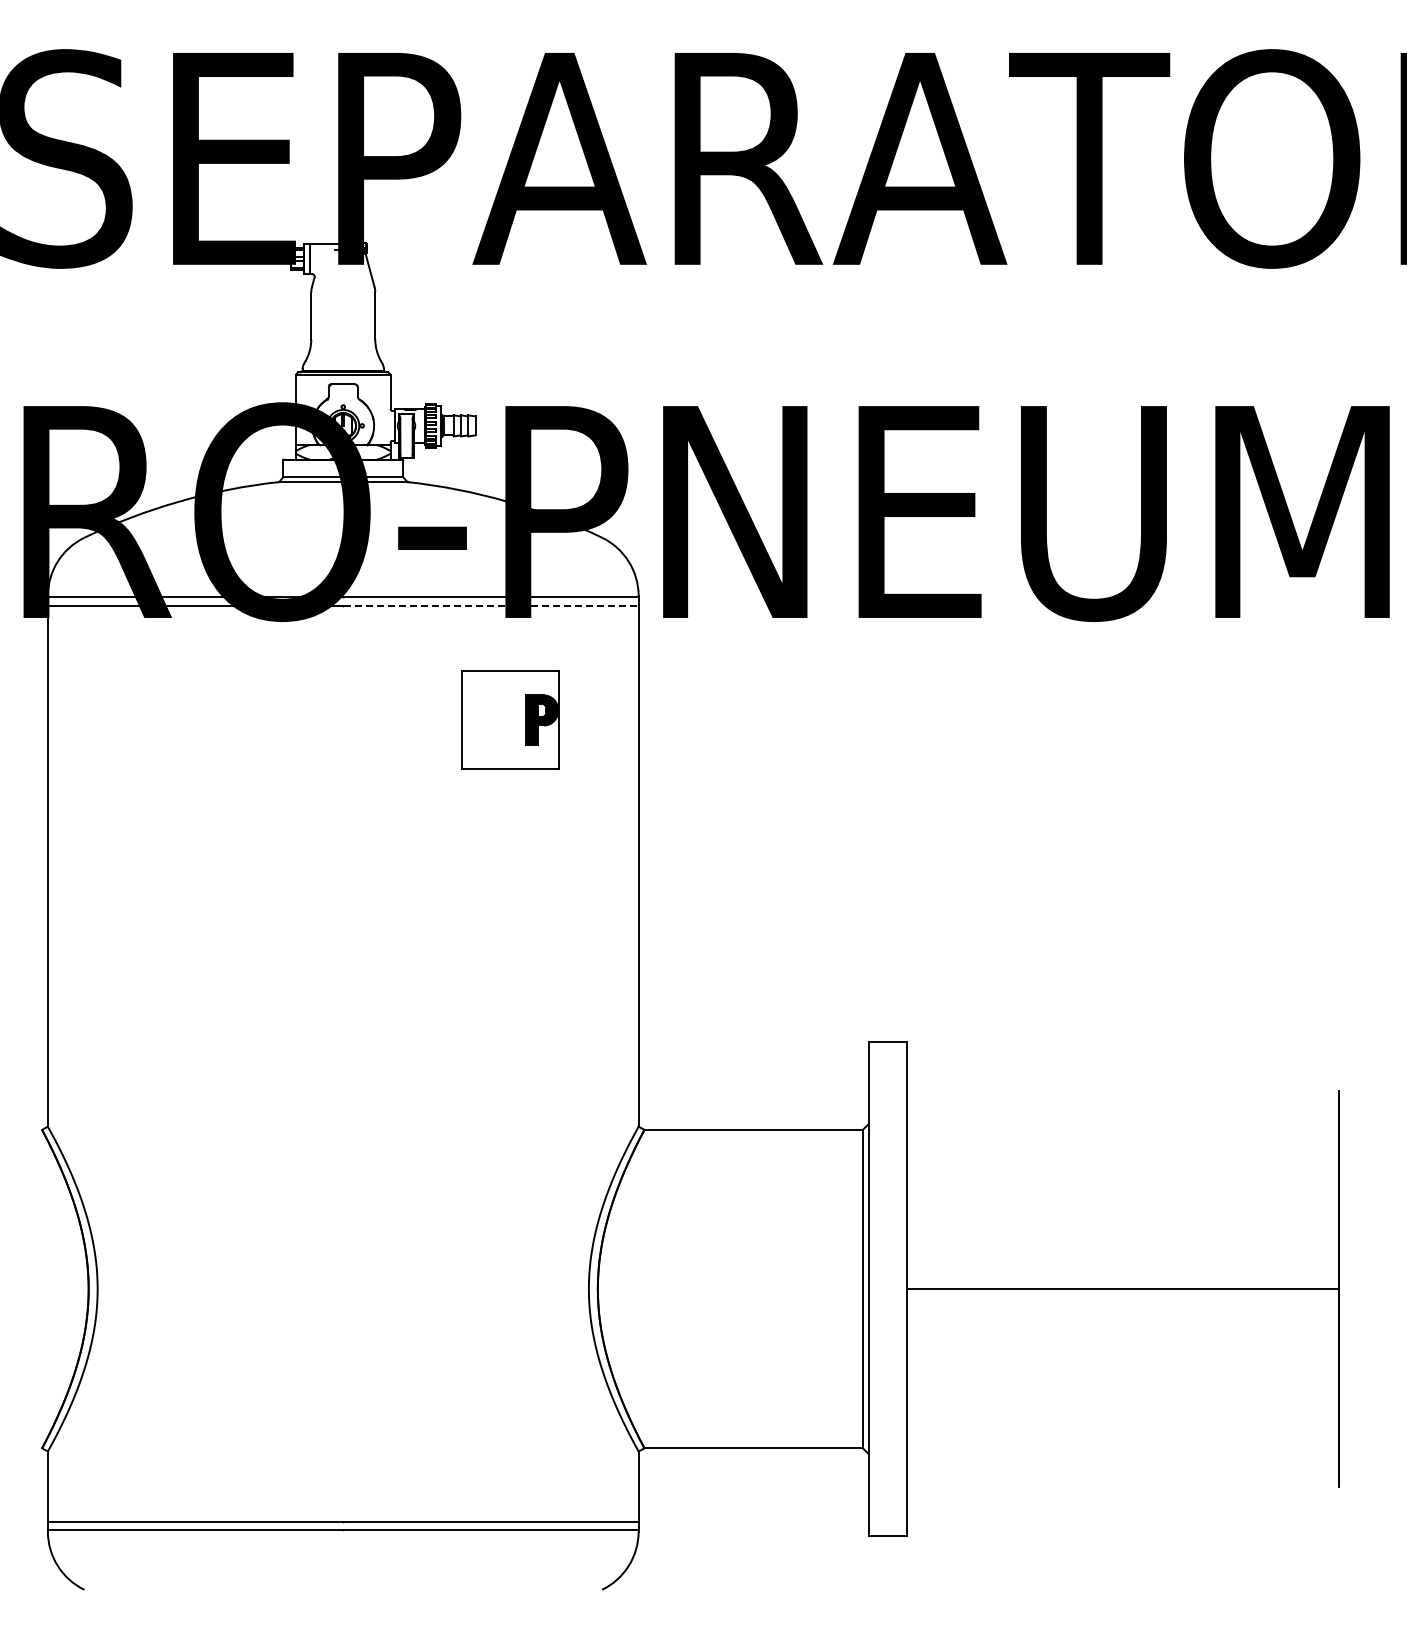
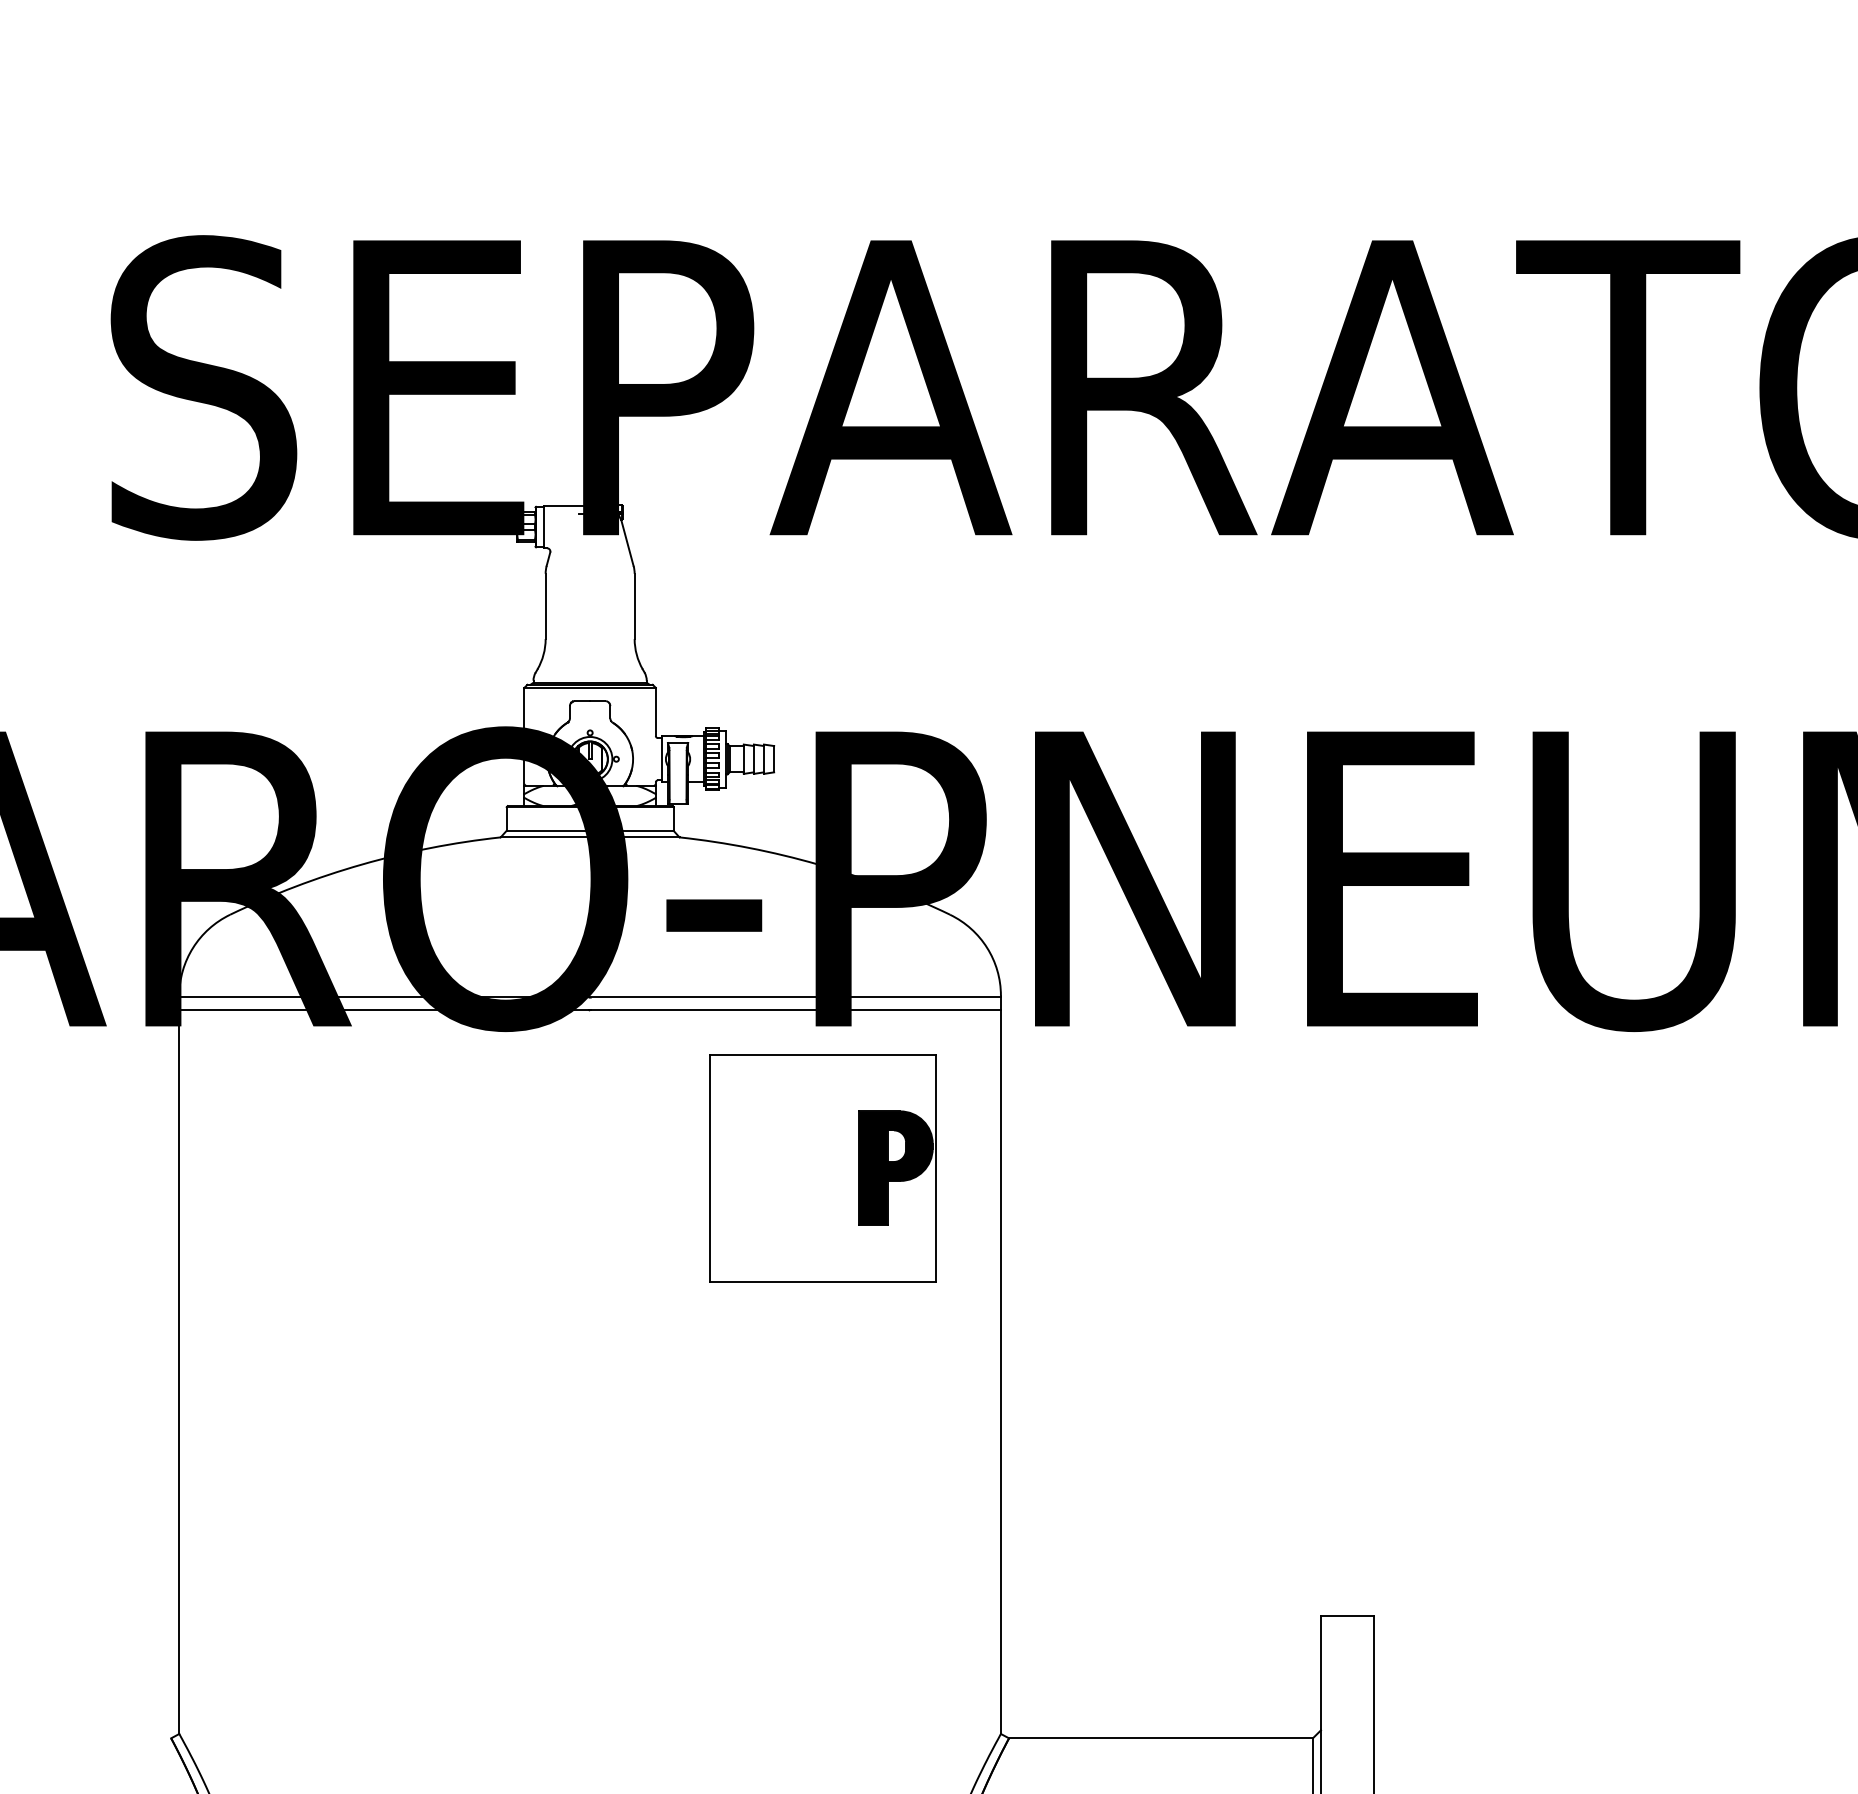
line: (491, 605) -> (796, 1009), dashed -> solid
part: (510, 719) -> (822, 1167), size x1.67

